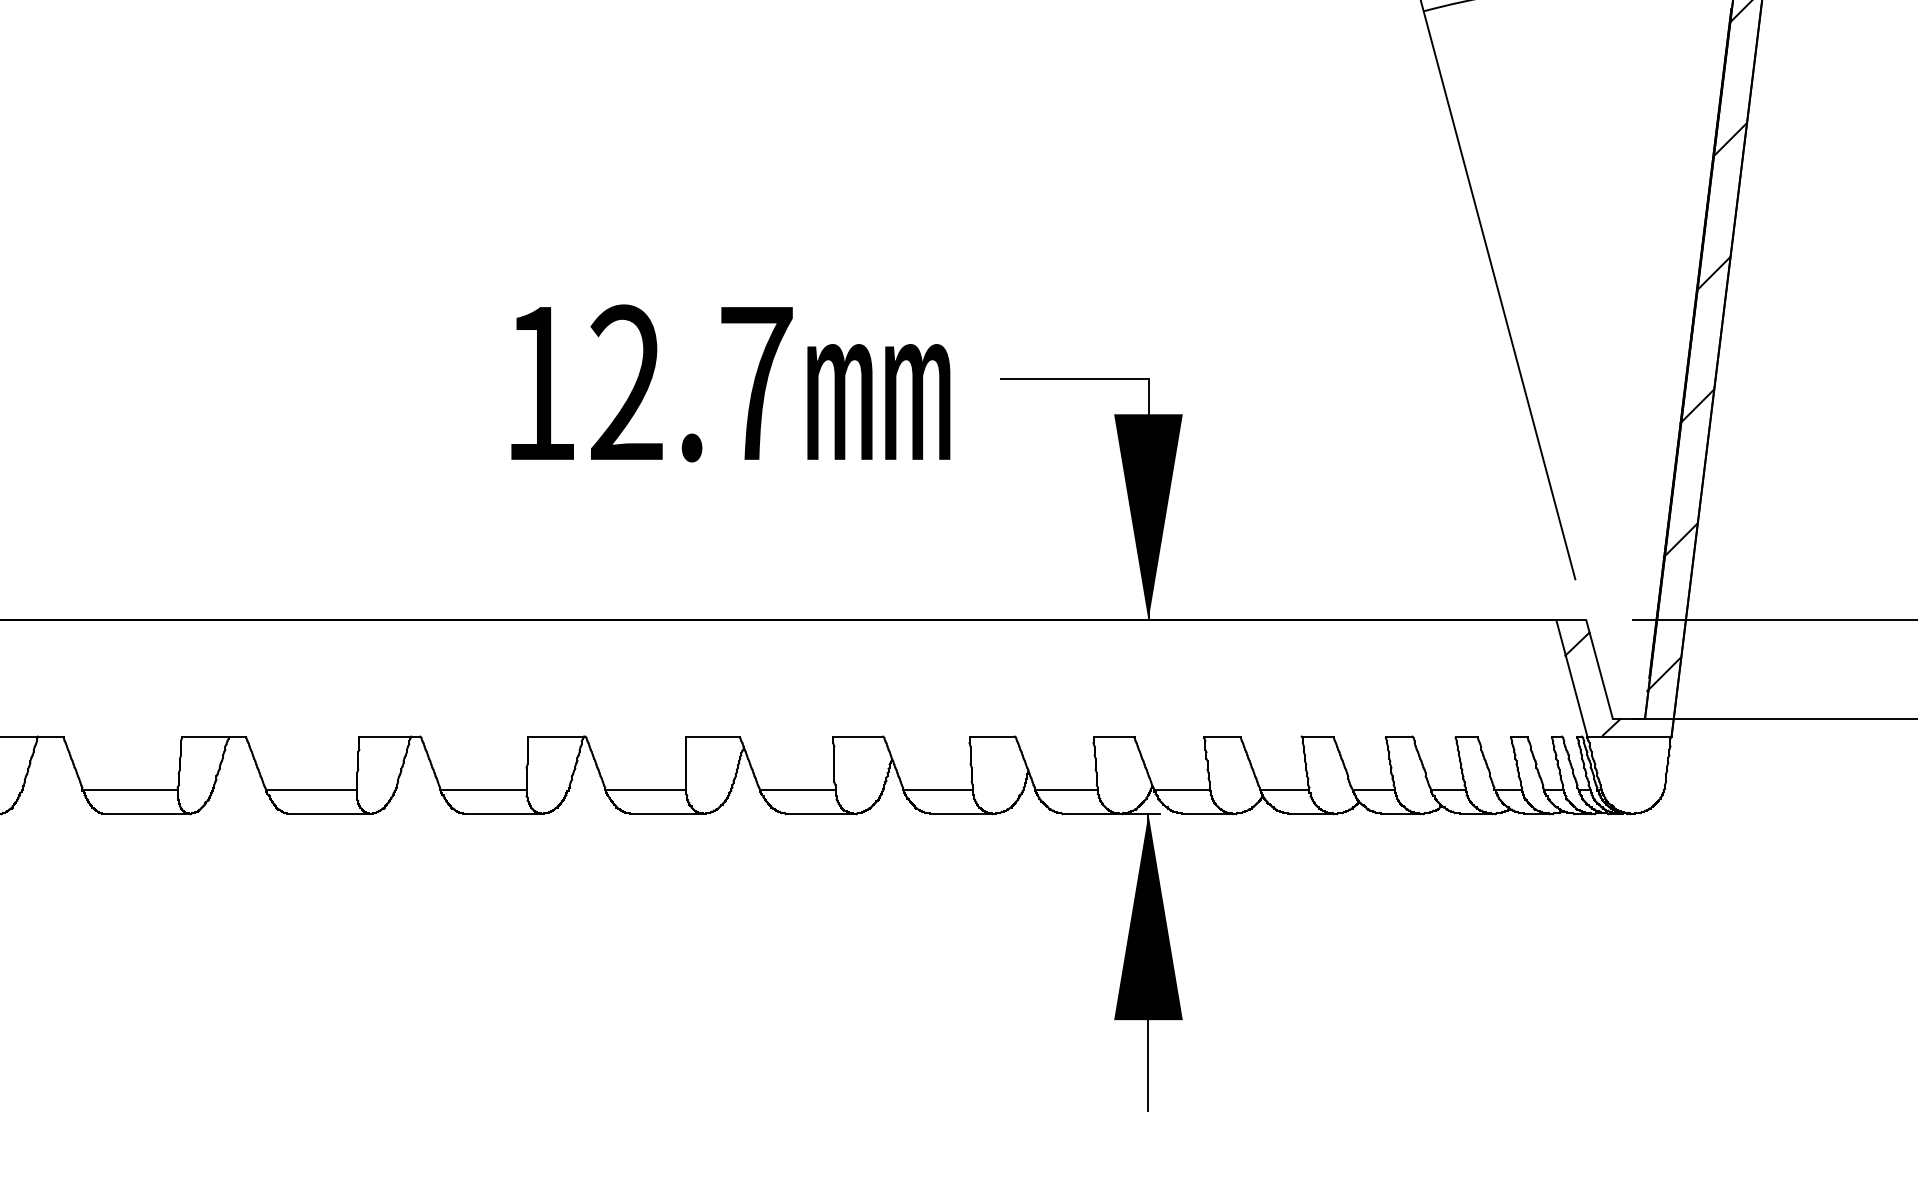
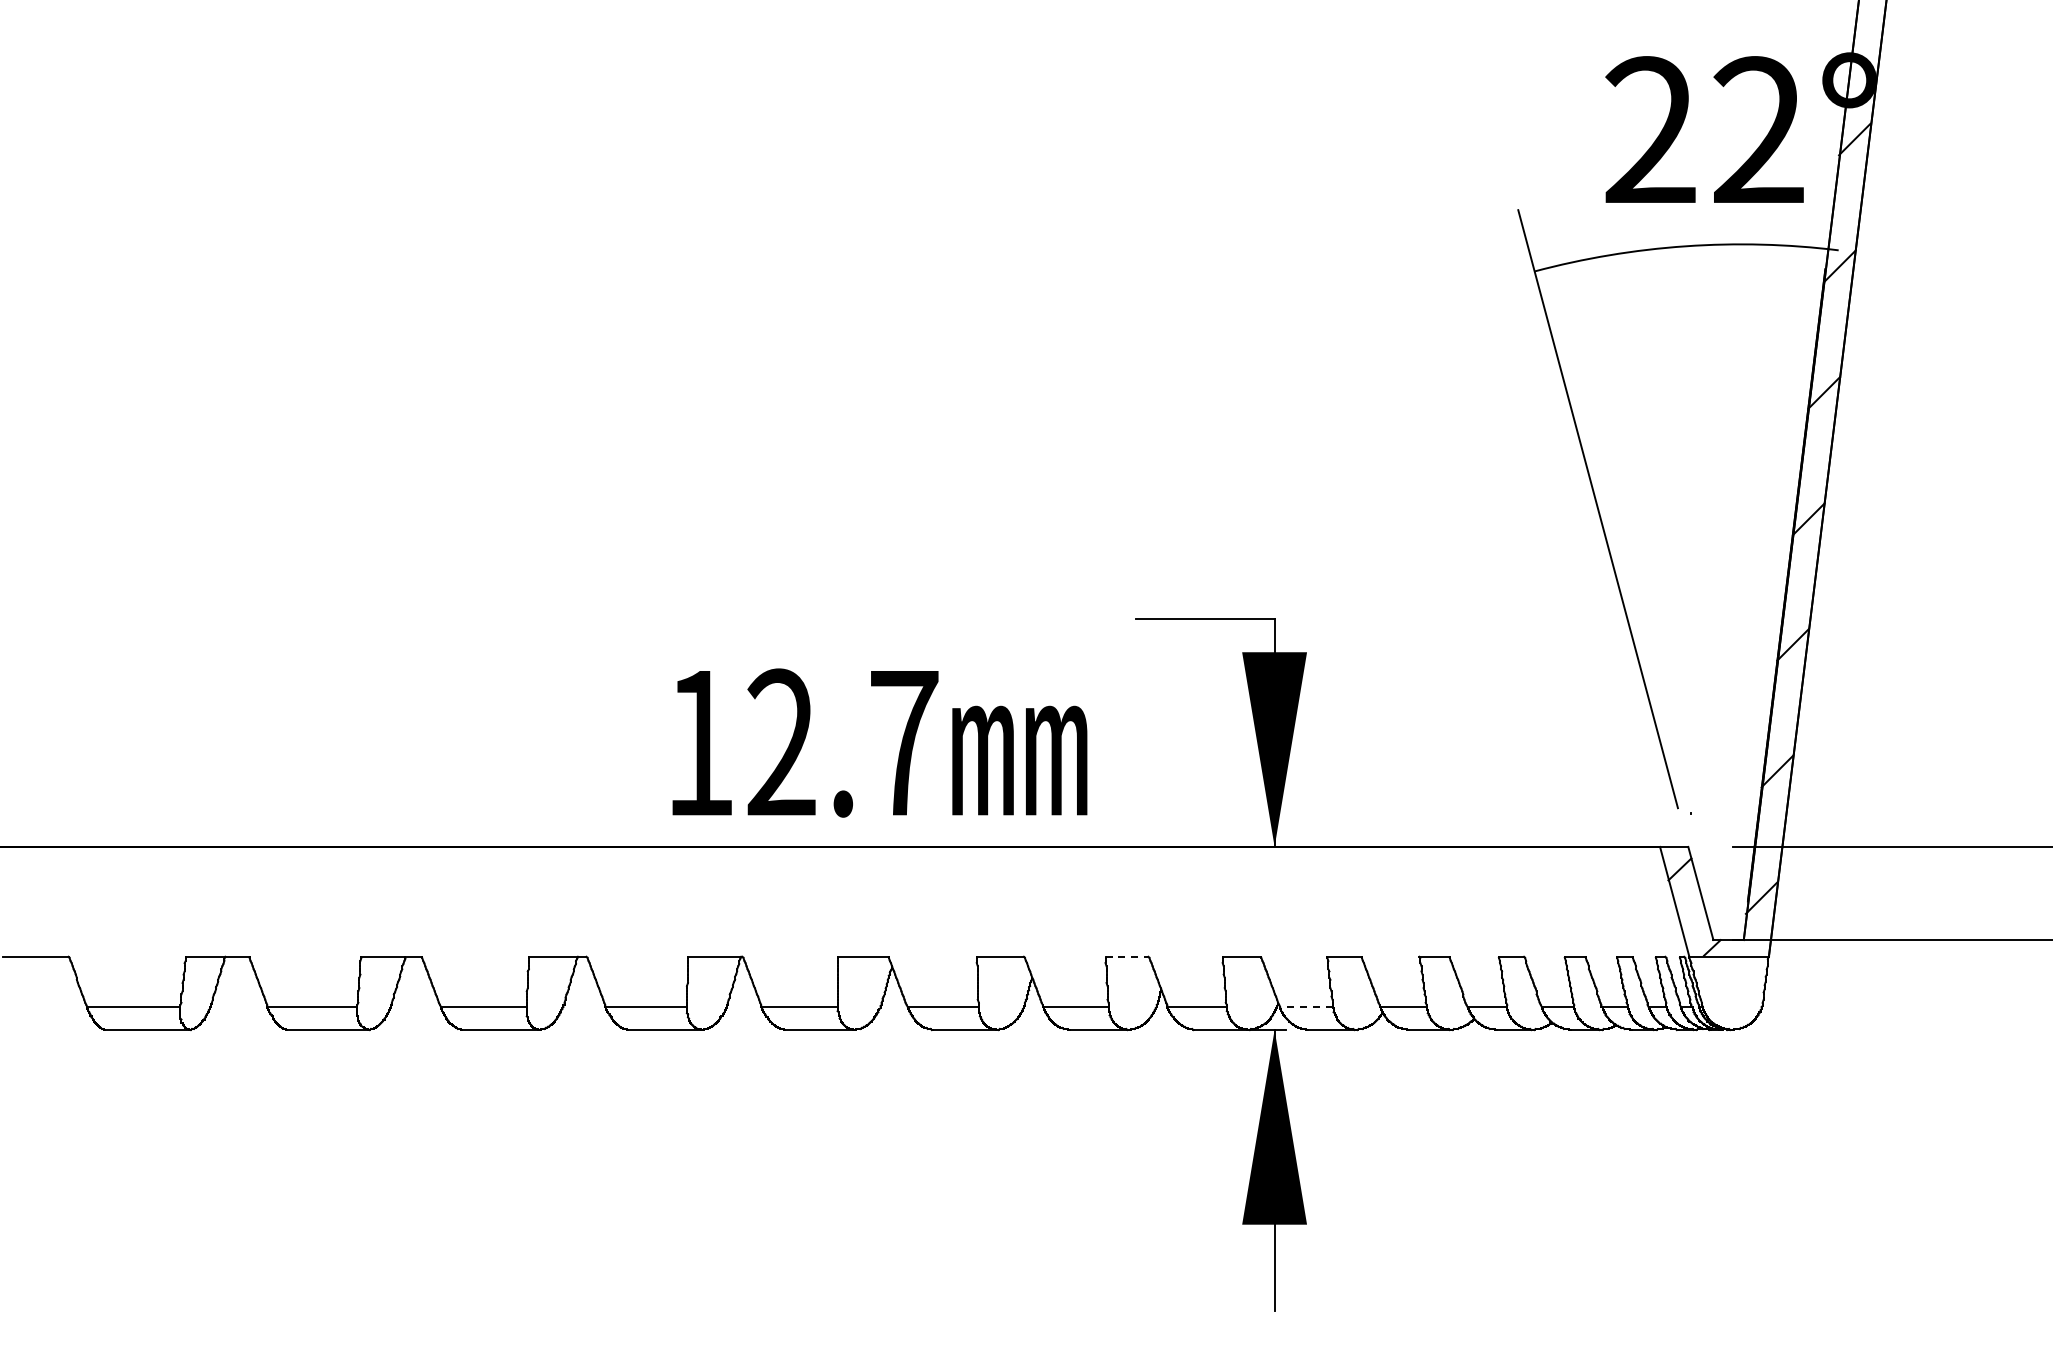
text: (730, 382) -> (879, 742), moved
line: (992, 736) -> (1127, 956), solid -> dashed
line: (1181, 790) -> (1305, 1007), solid -> dashed

